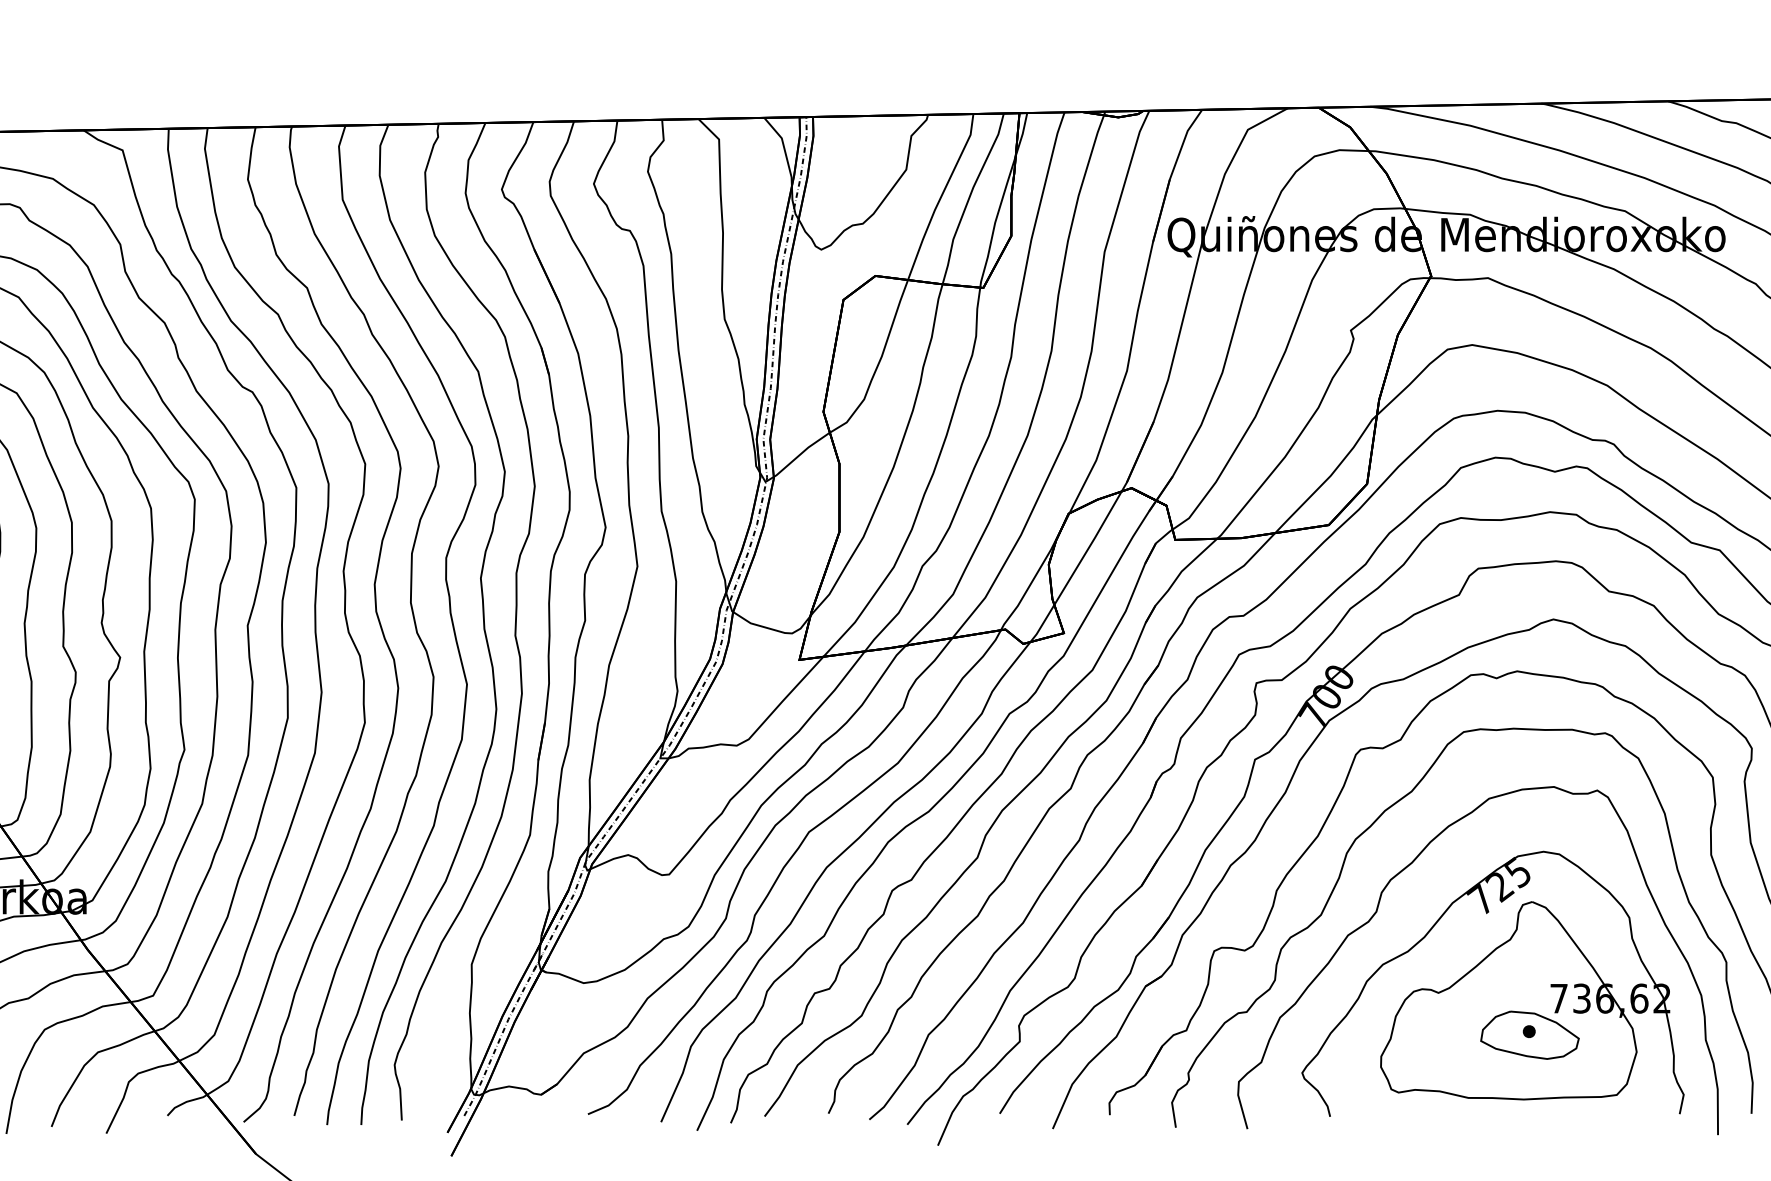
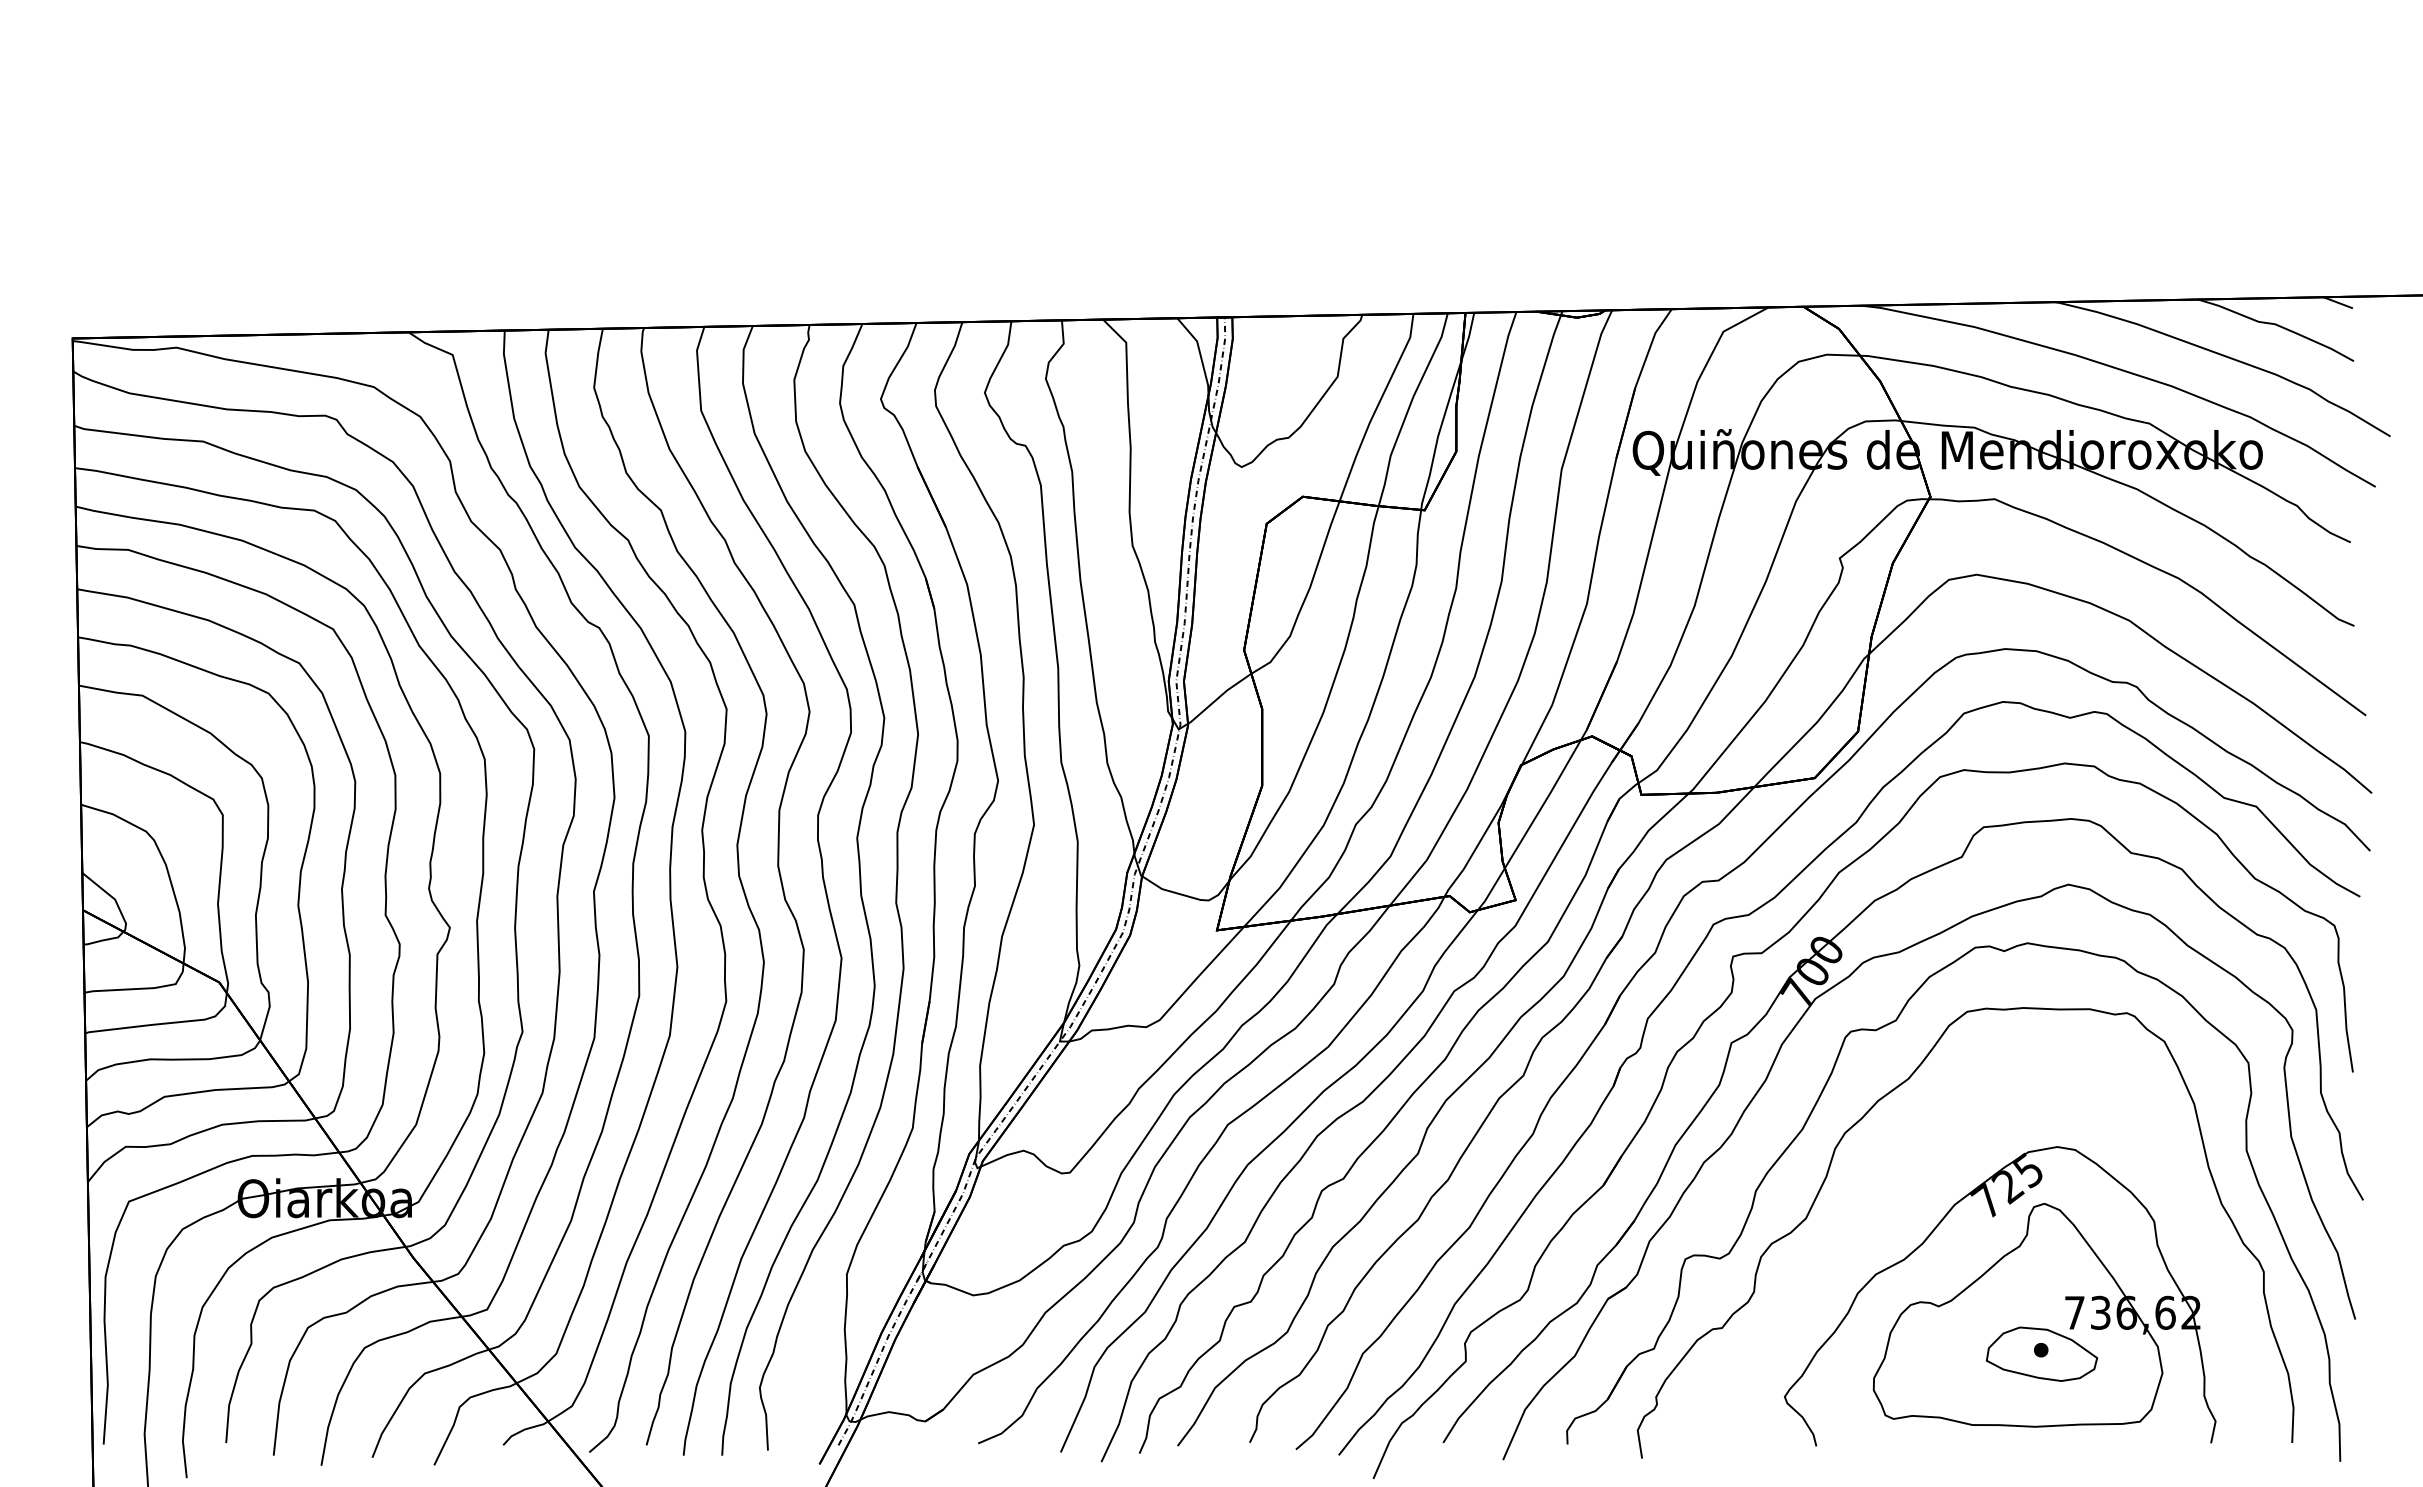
curve: (1377, 912) -> (1869, 1215), removed

